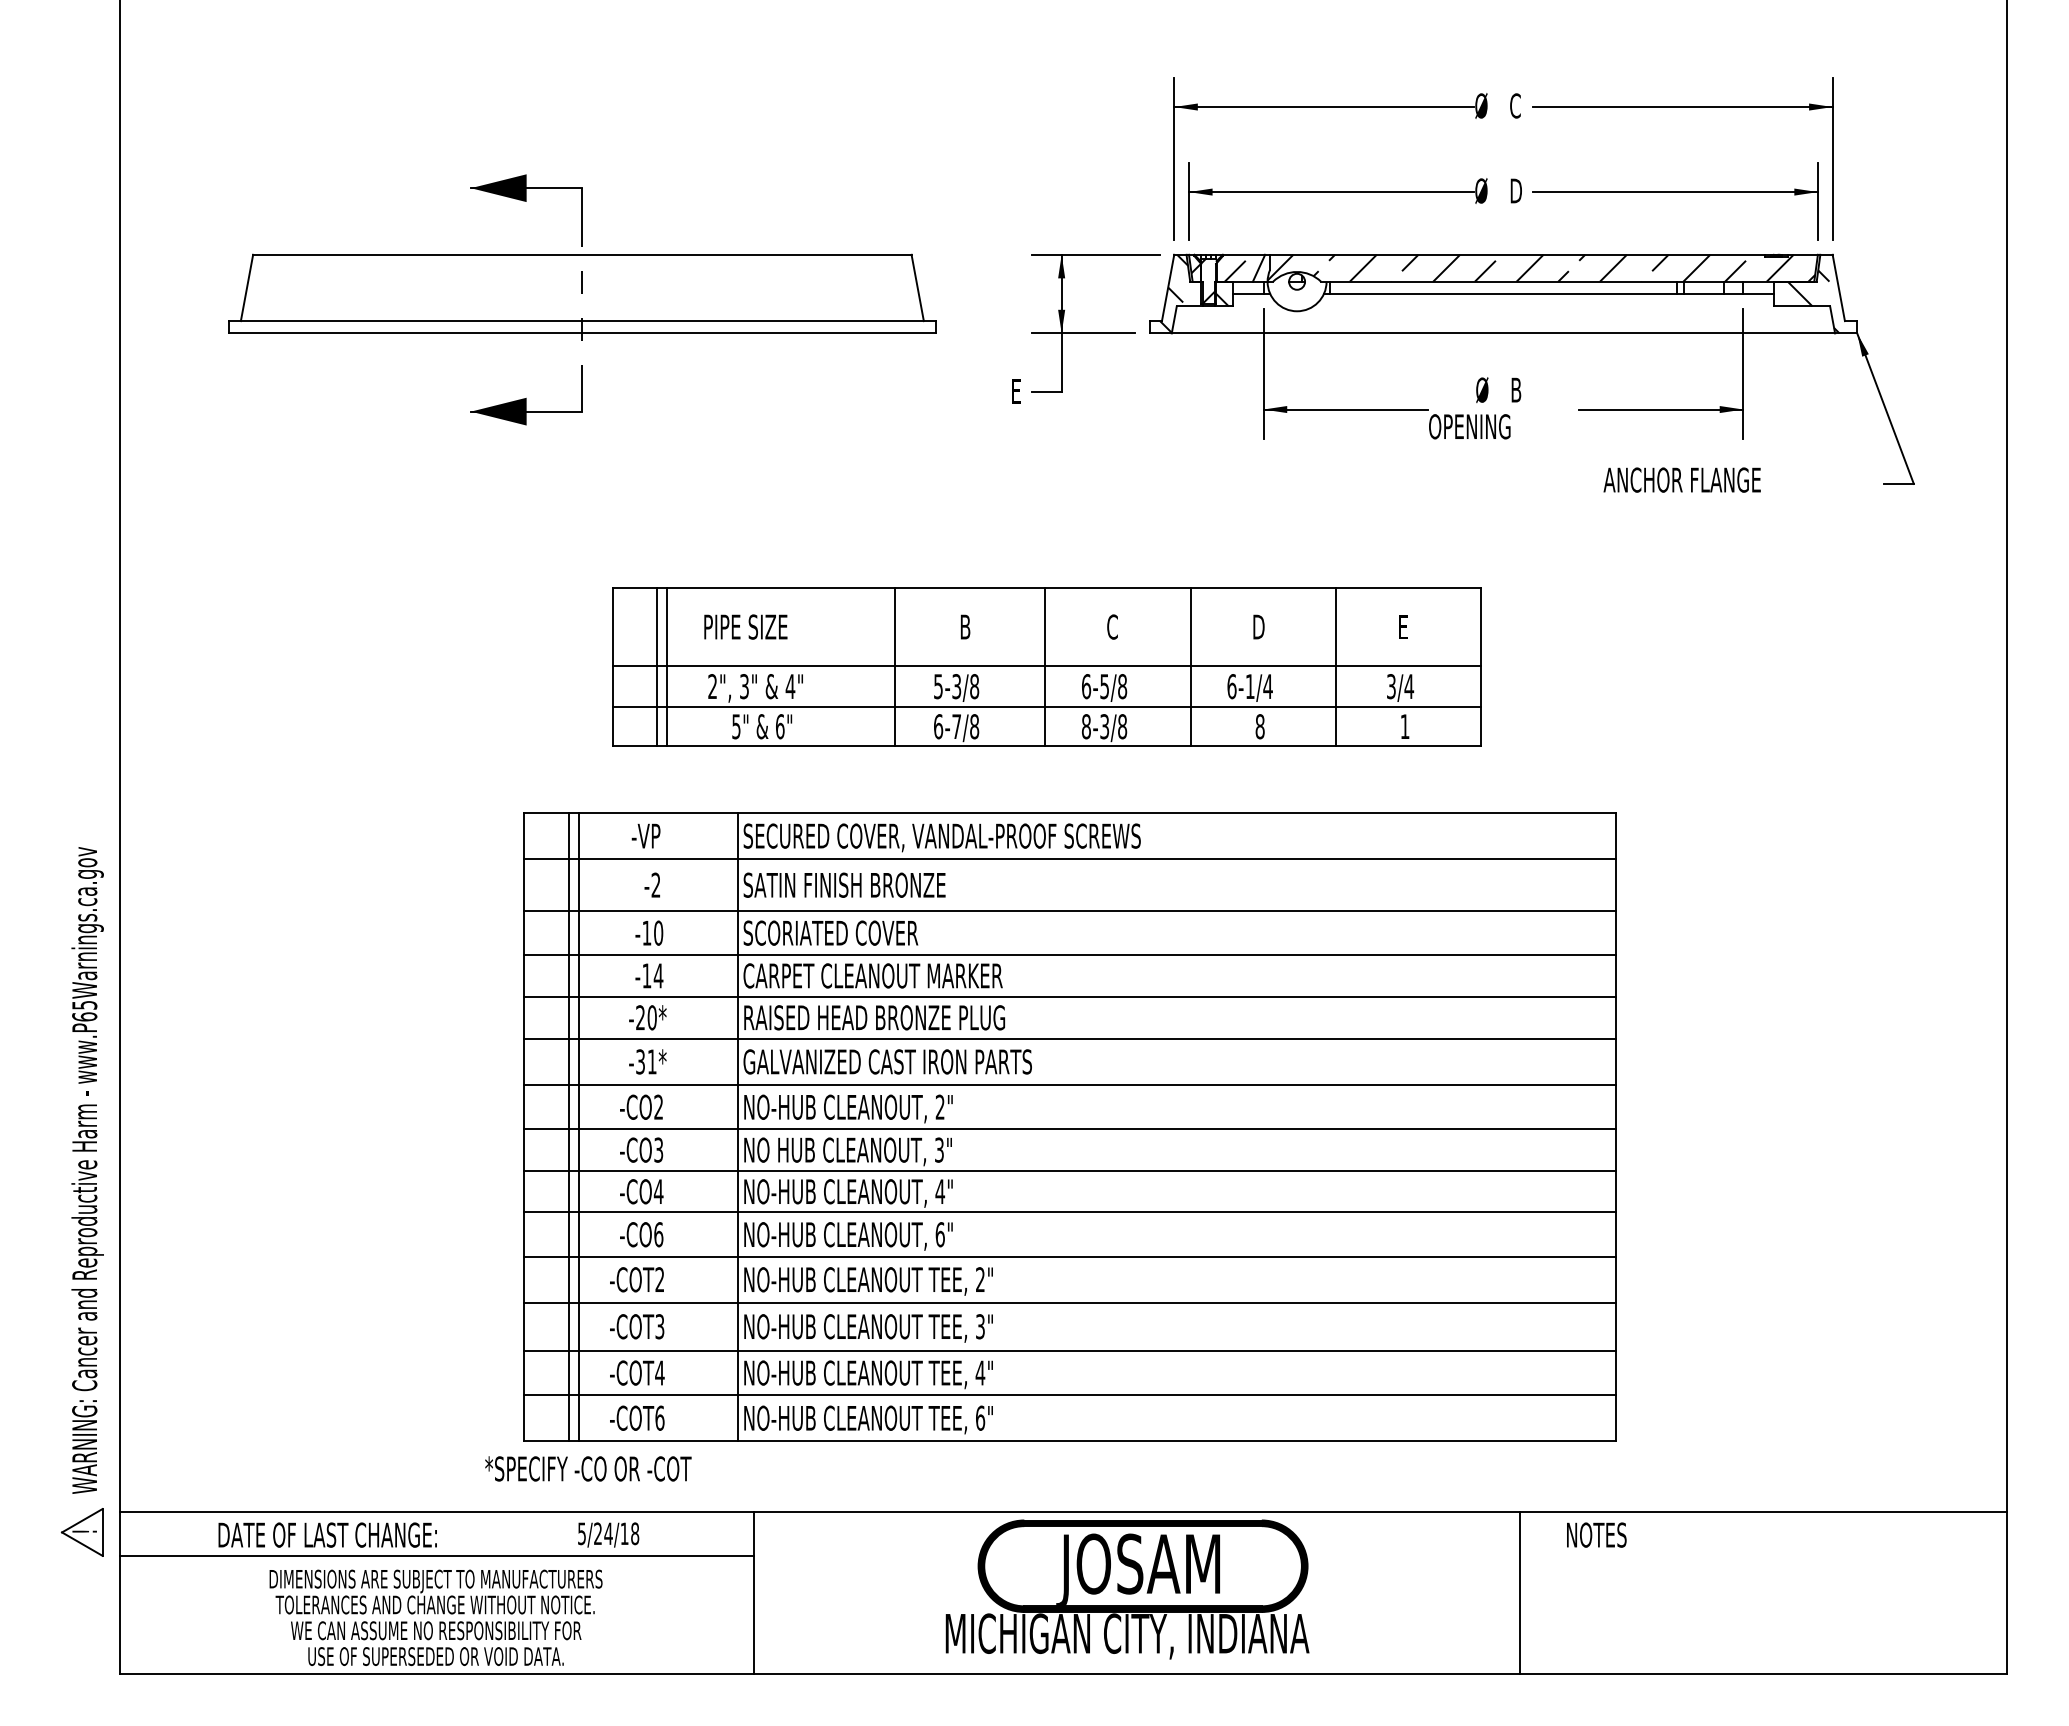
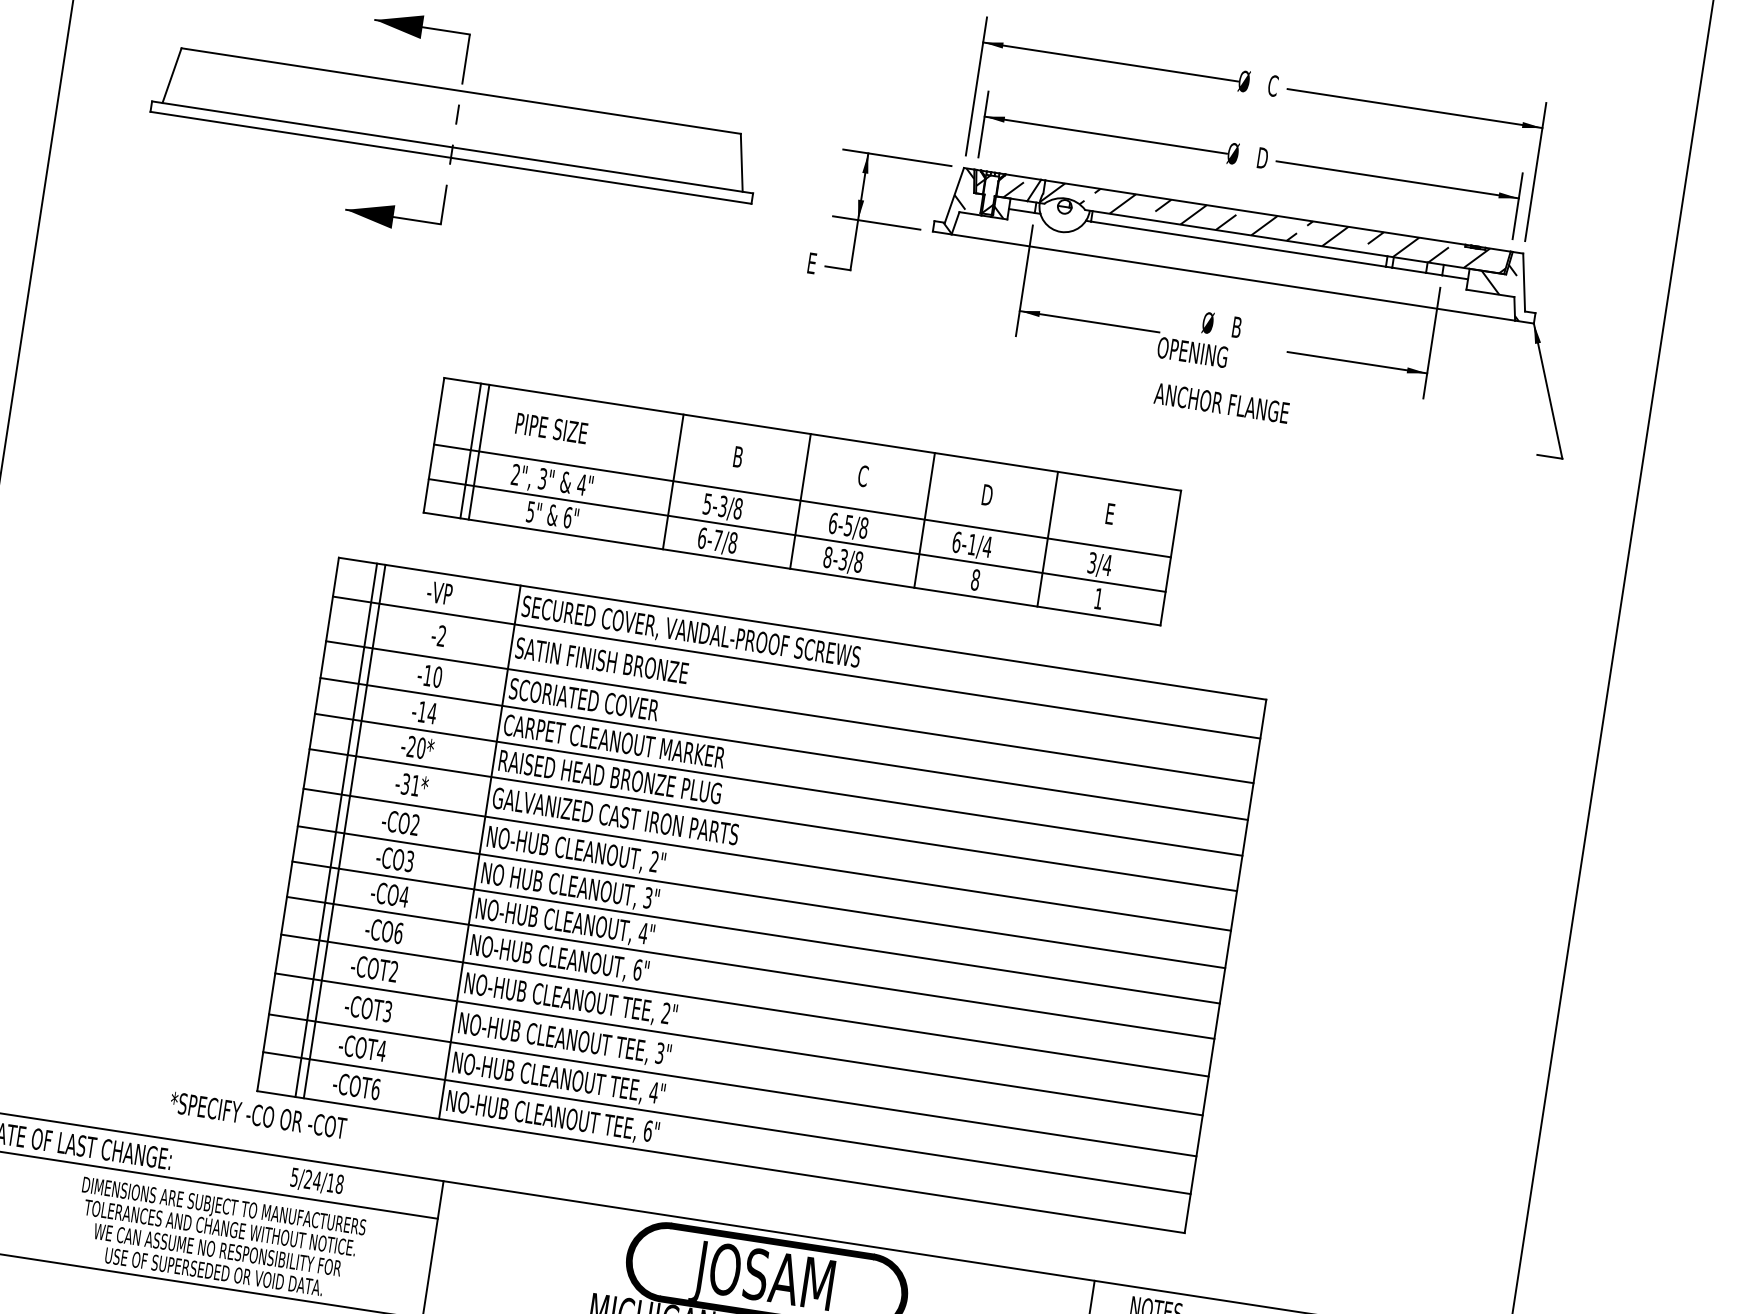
text: (1681, 479) -> (1221, 402), moved
text: (588, 1468) -> (258, 1115), moved
text: (435, 1617) -> (218, 1238), moved

